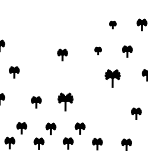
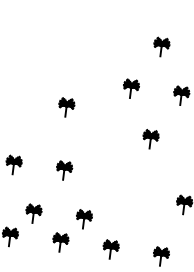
part: (112, 24) -> (161, 46), size x1.67
part: (97, 50) -> (129, 87), size x1.67
part: (62, 54) -> (66, 106), moved
part: (112, 78) -> (150, 139), size x0.62
part: (65, 102) -> (64, 171), size x0.62

